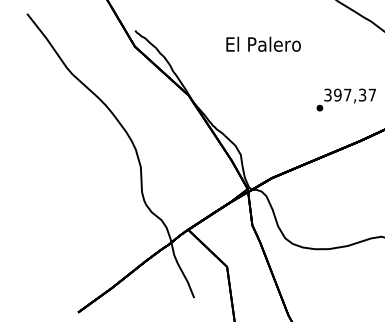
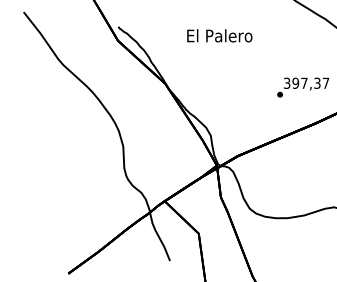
text: (263, 43) -> (219, 35), moved

